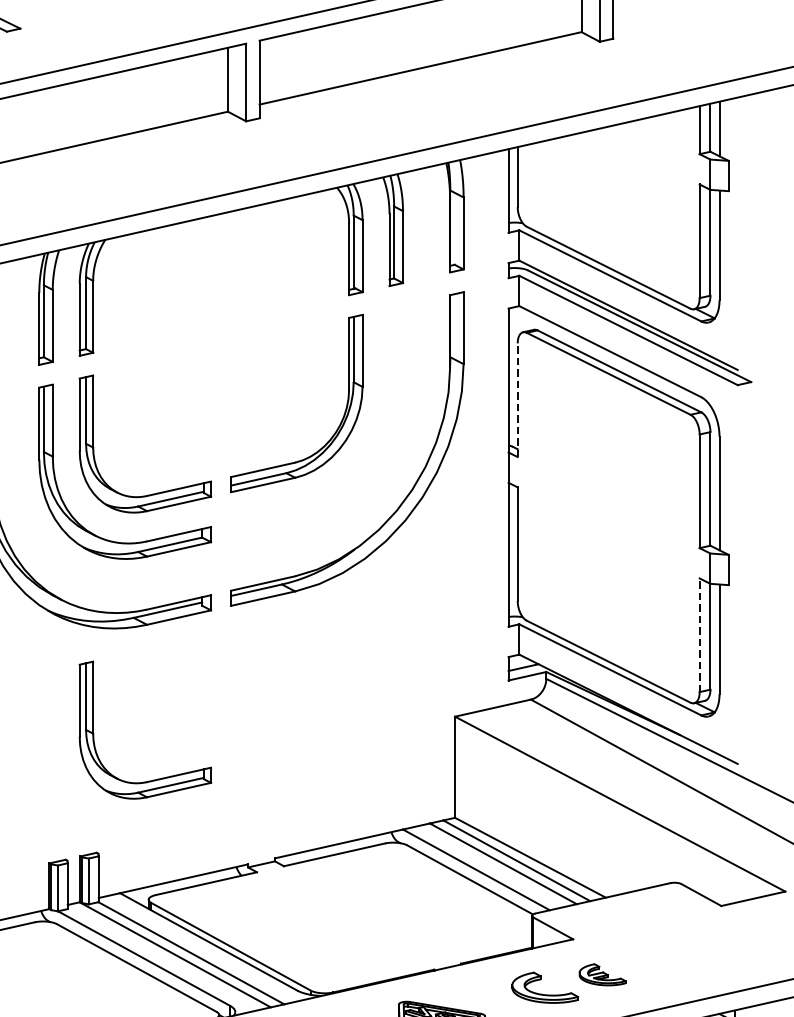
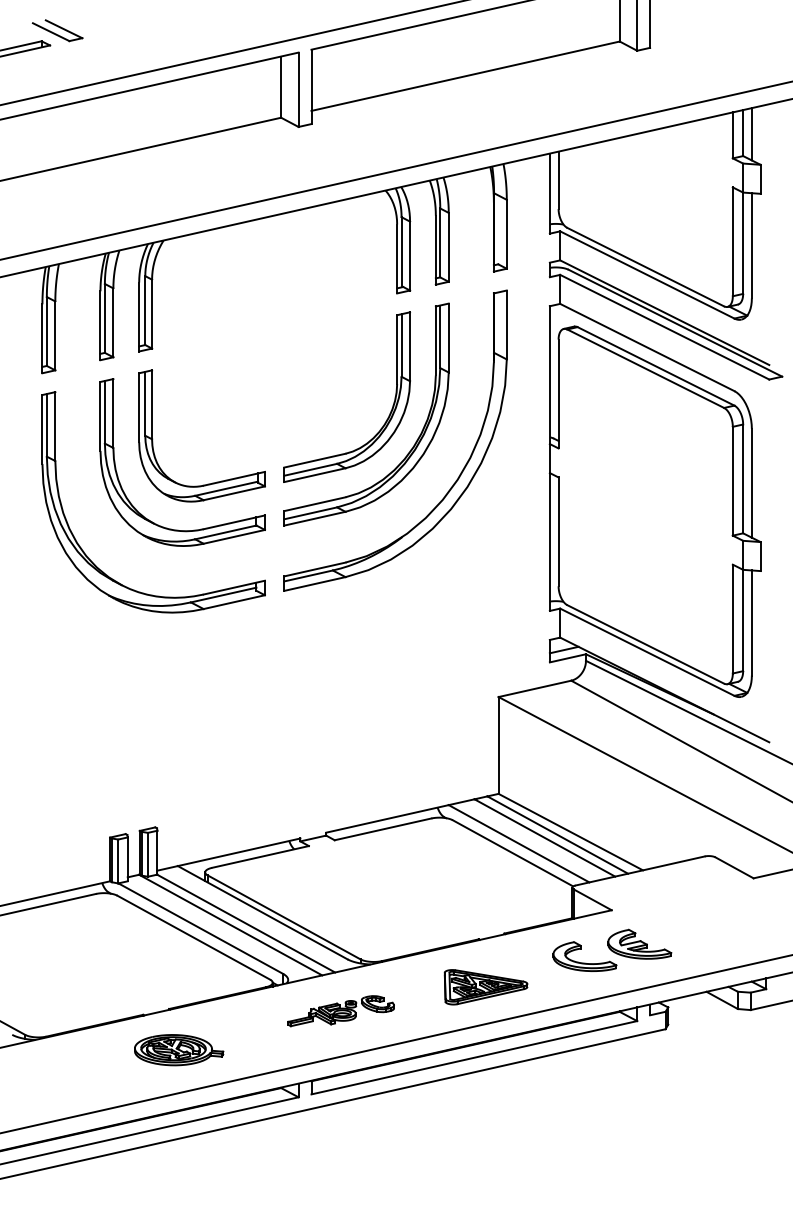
line: (517, 399) -> (558, 393), dashed -> solid
part: (368, 449) -> (415, 441), added
line: (699, 634) -> (732, 618), dashed -> solid
part: (94, 733) -> (153, 713), removed
part: (602, 974) -> (639, 943), size x1.43

